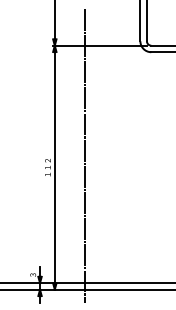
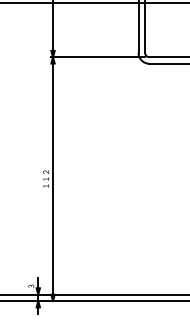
line: (85, 156) -> (83, 167), removed

